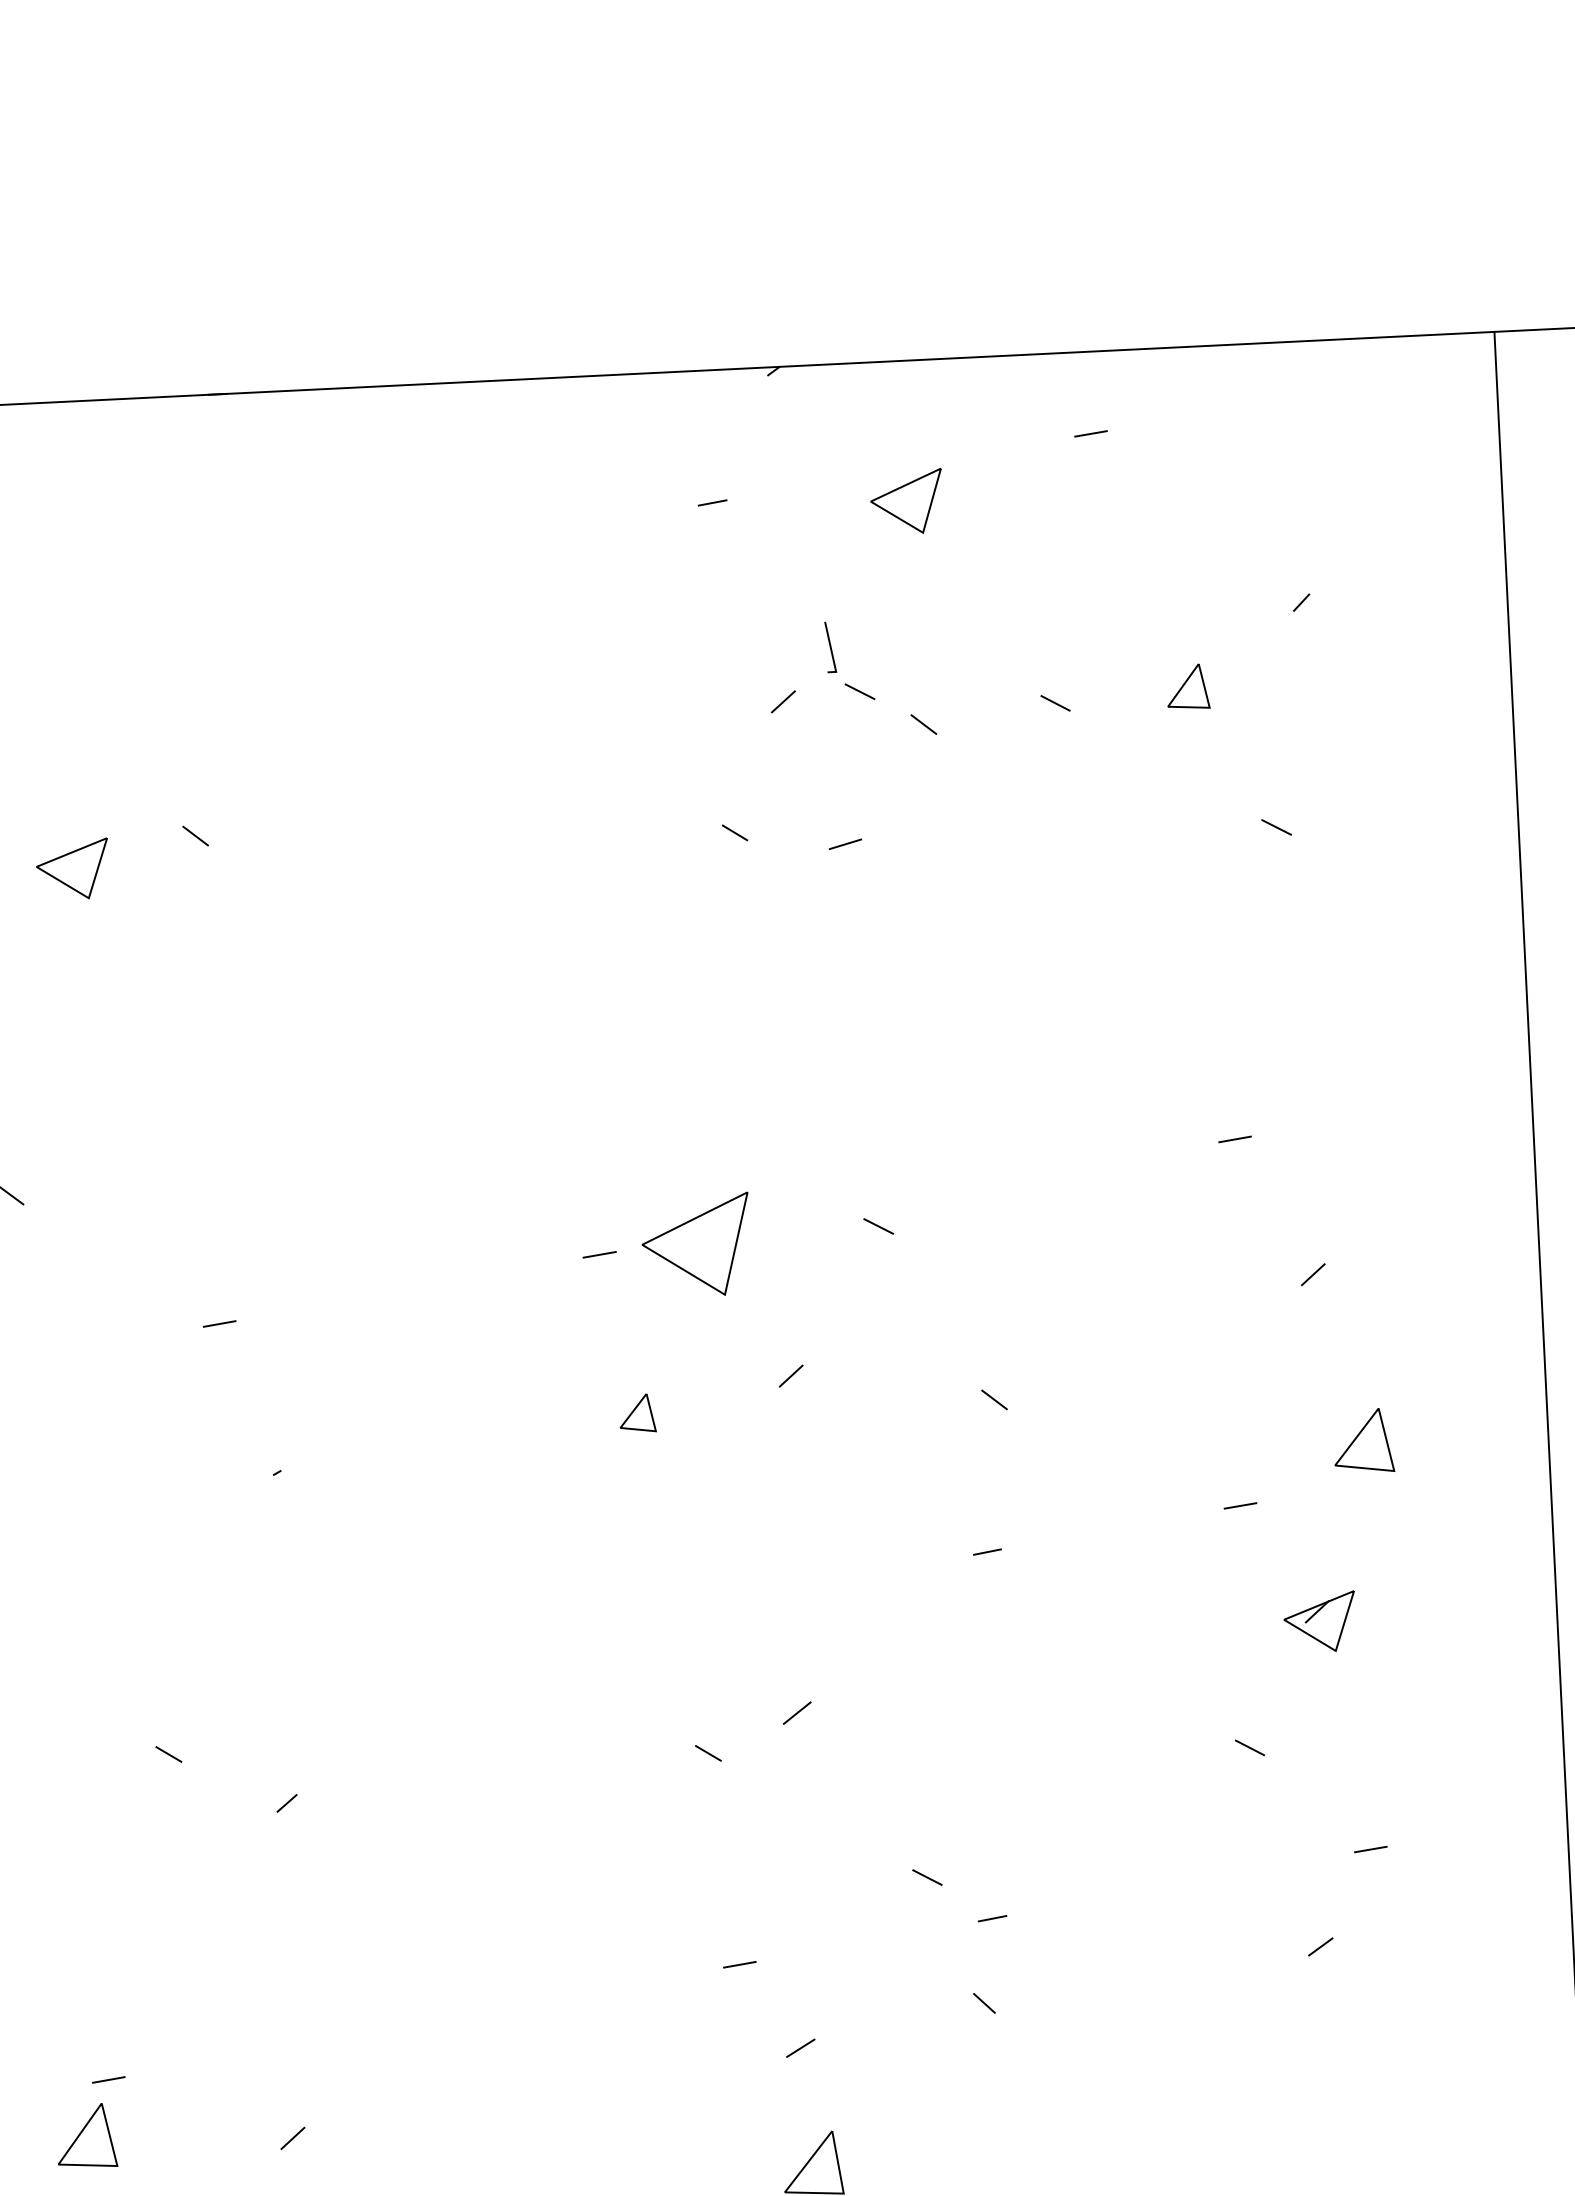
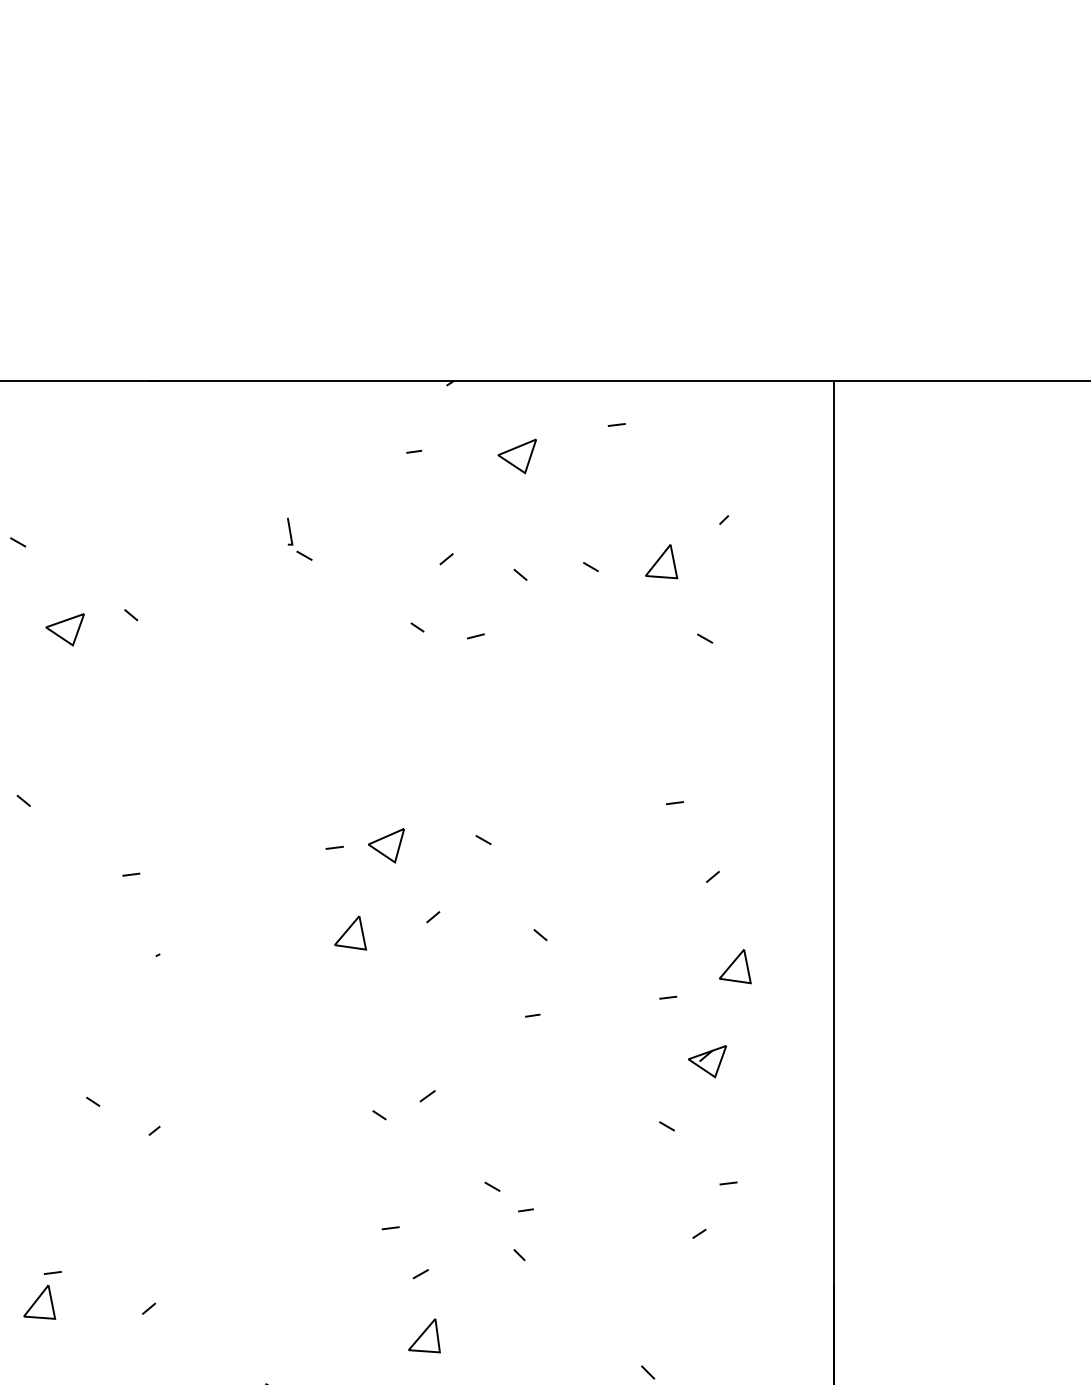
part: (835, 660) -> (292, 538), moved
part: (1187, 686) -> (661, 561), size x1.43
part: (696, 1245) -> (386, 845), size x0.62
part: (637, 1412) -> (350, 932), size x1.67

